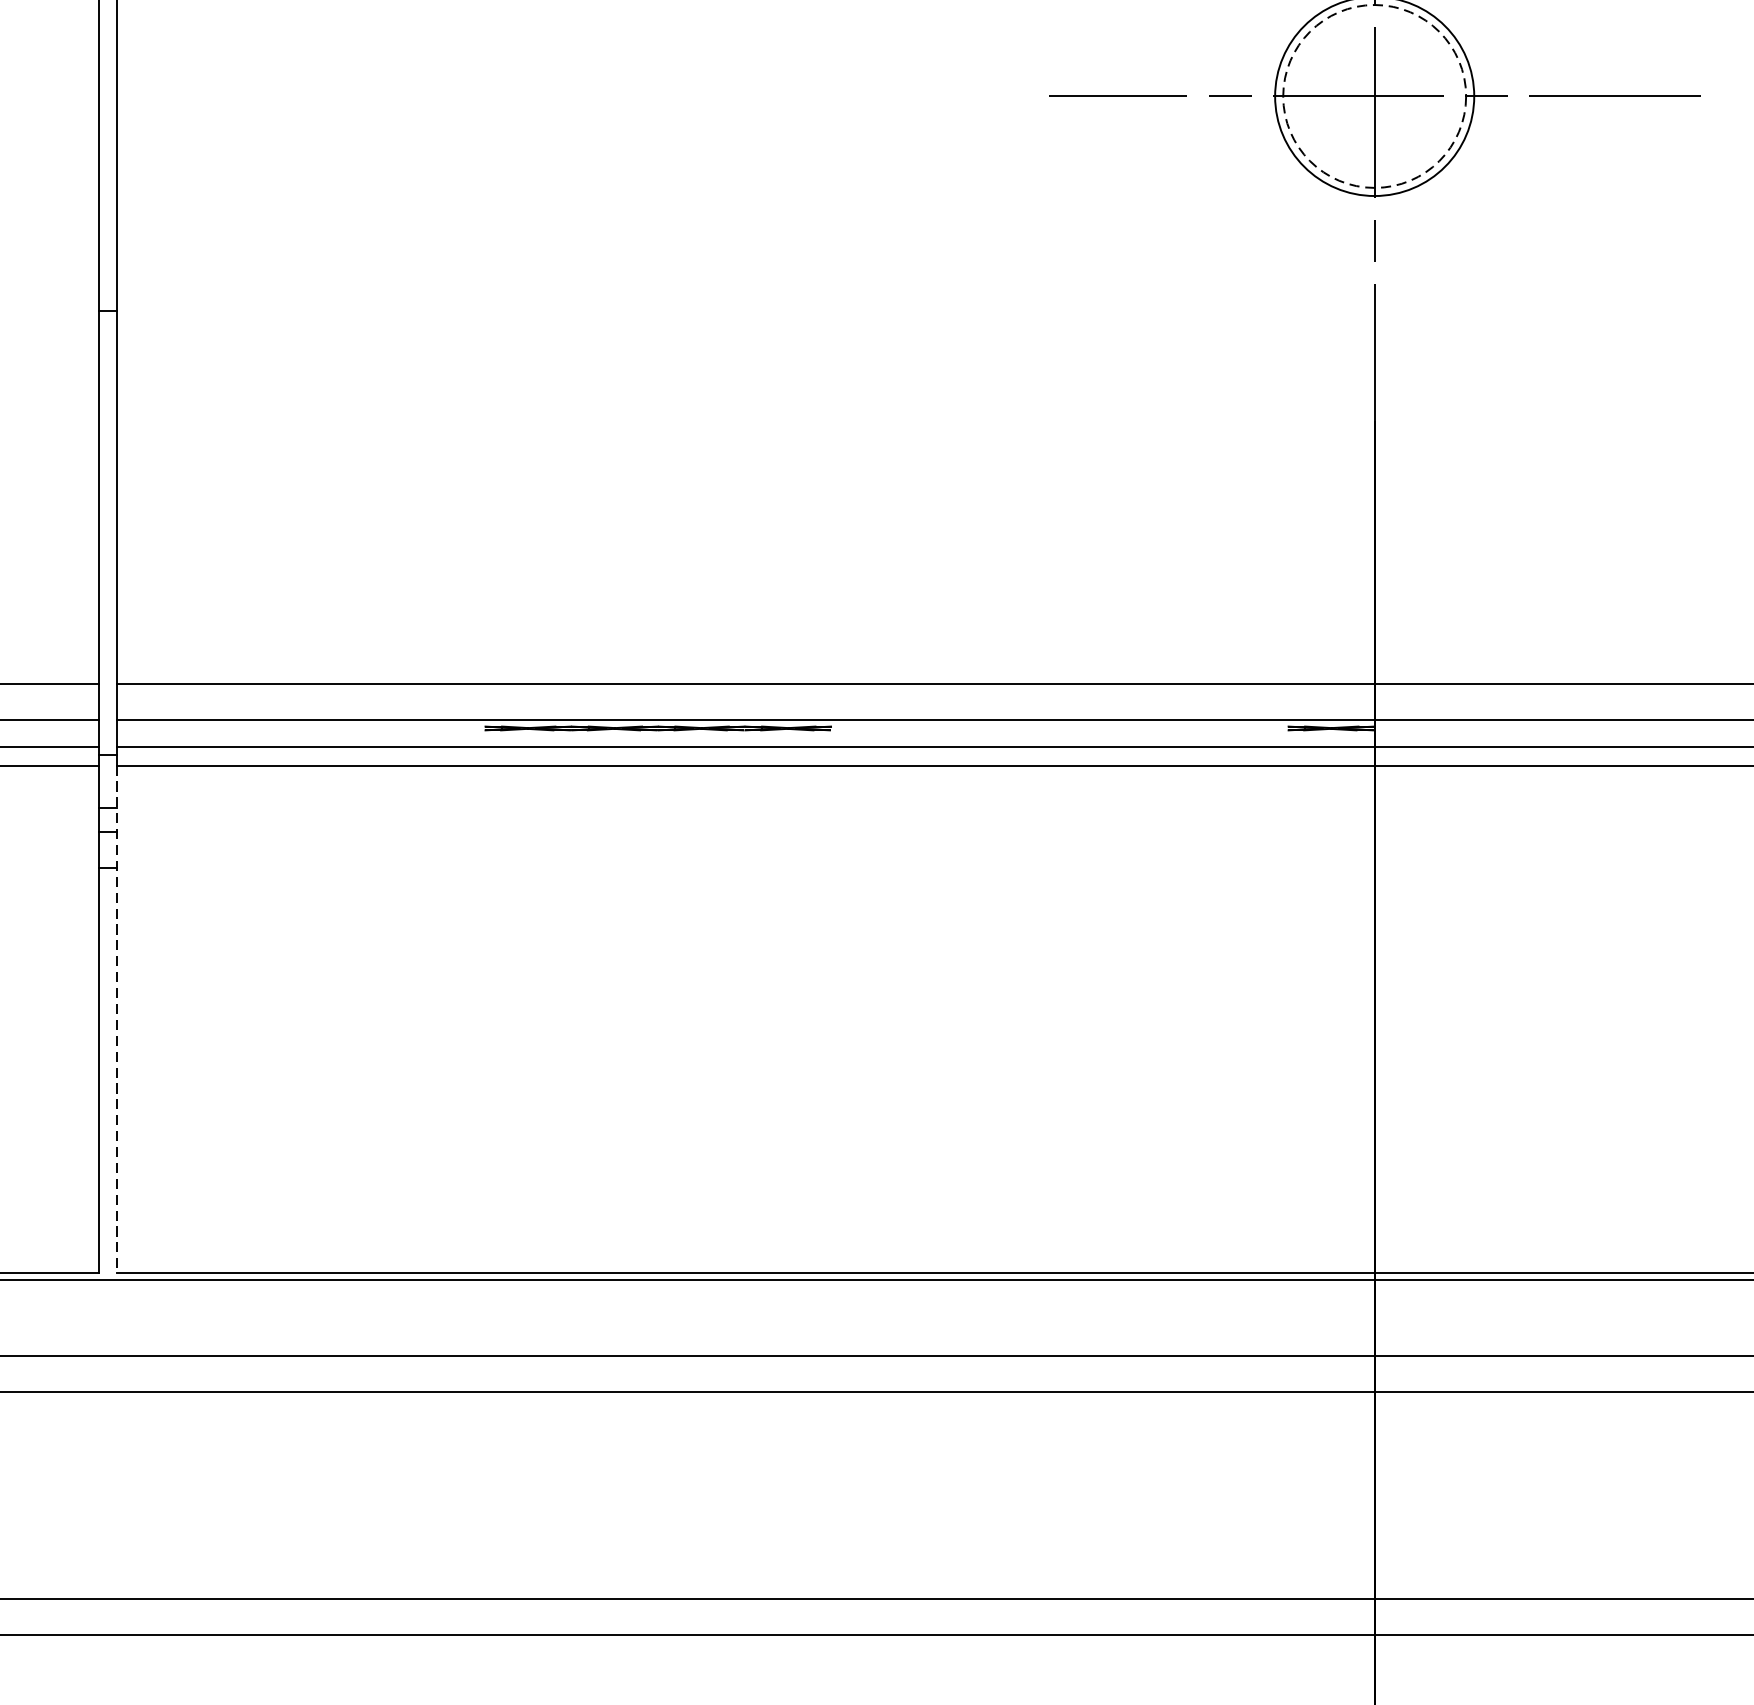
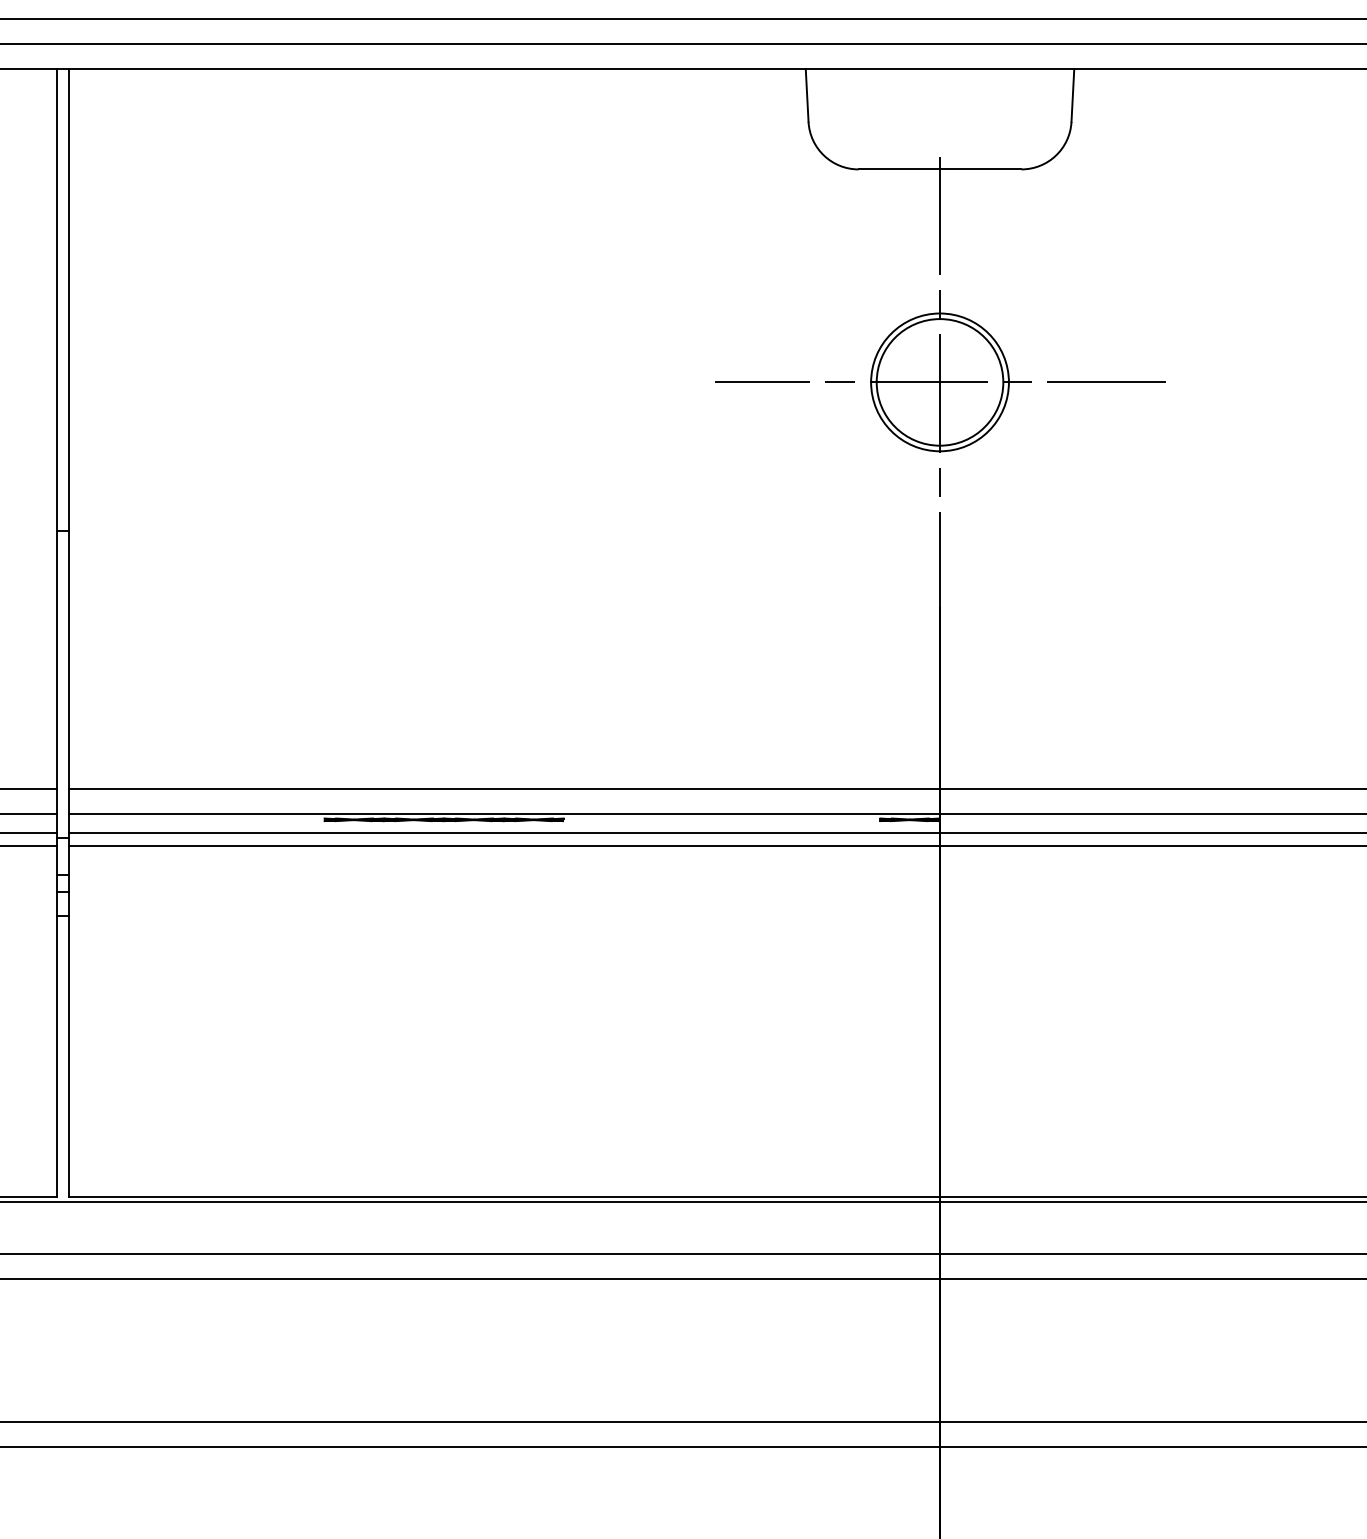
circle: (1373, 96) -> (939, 382), dashed -> solid
line: (116, 1019) -> (69, 1021), dashed -> solid

